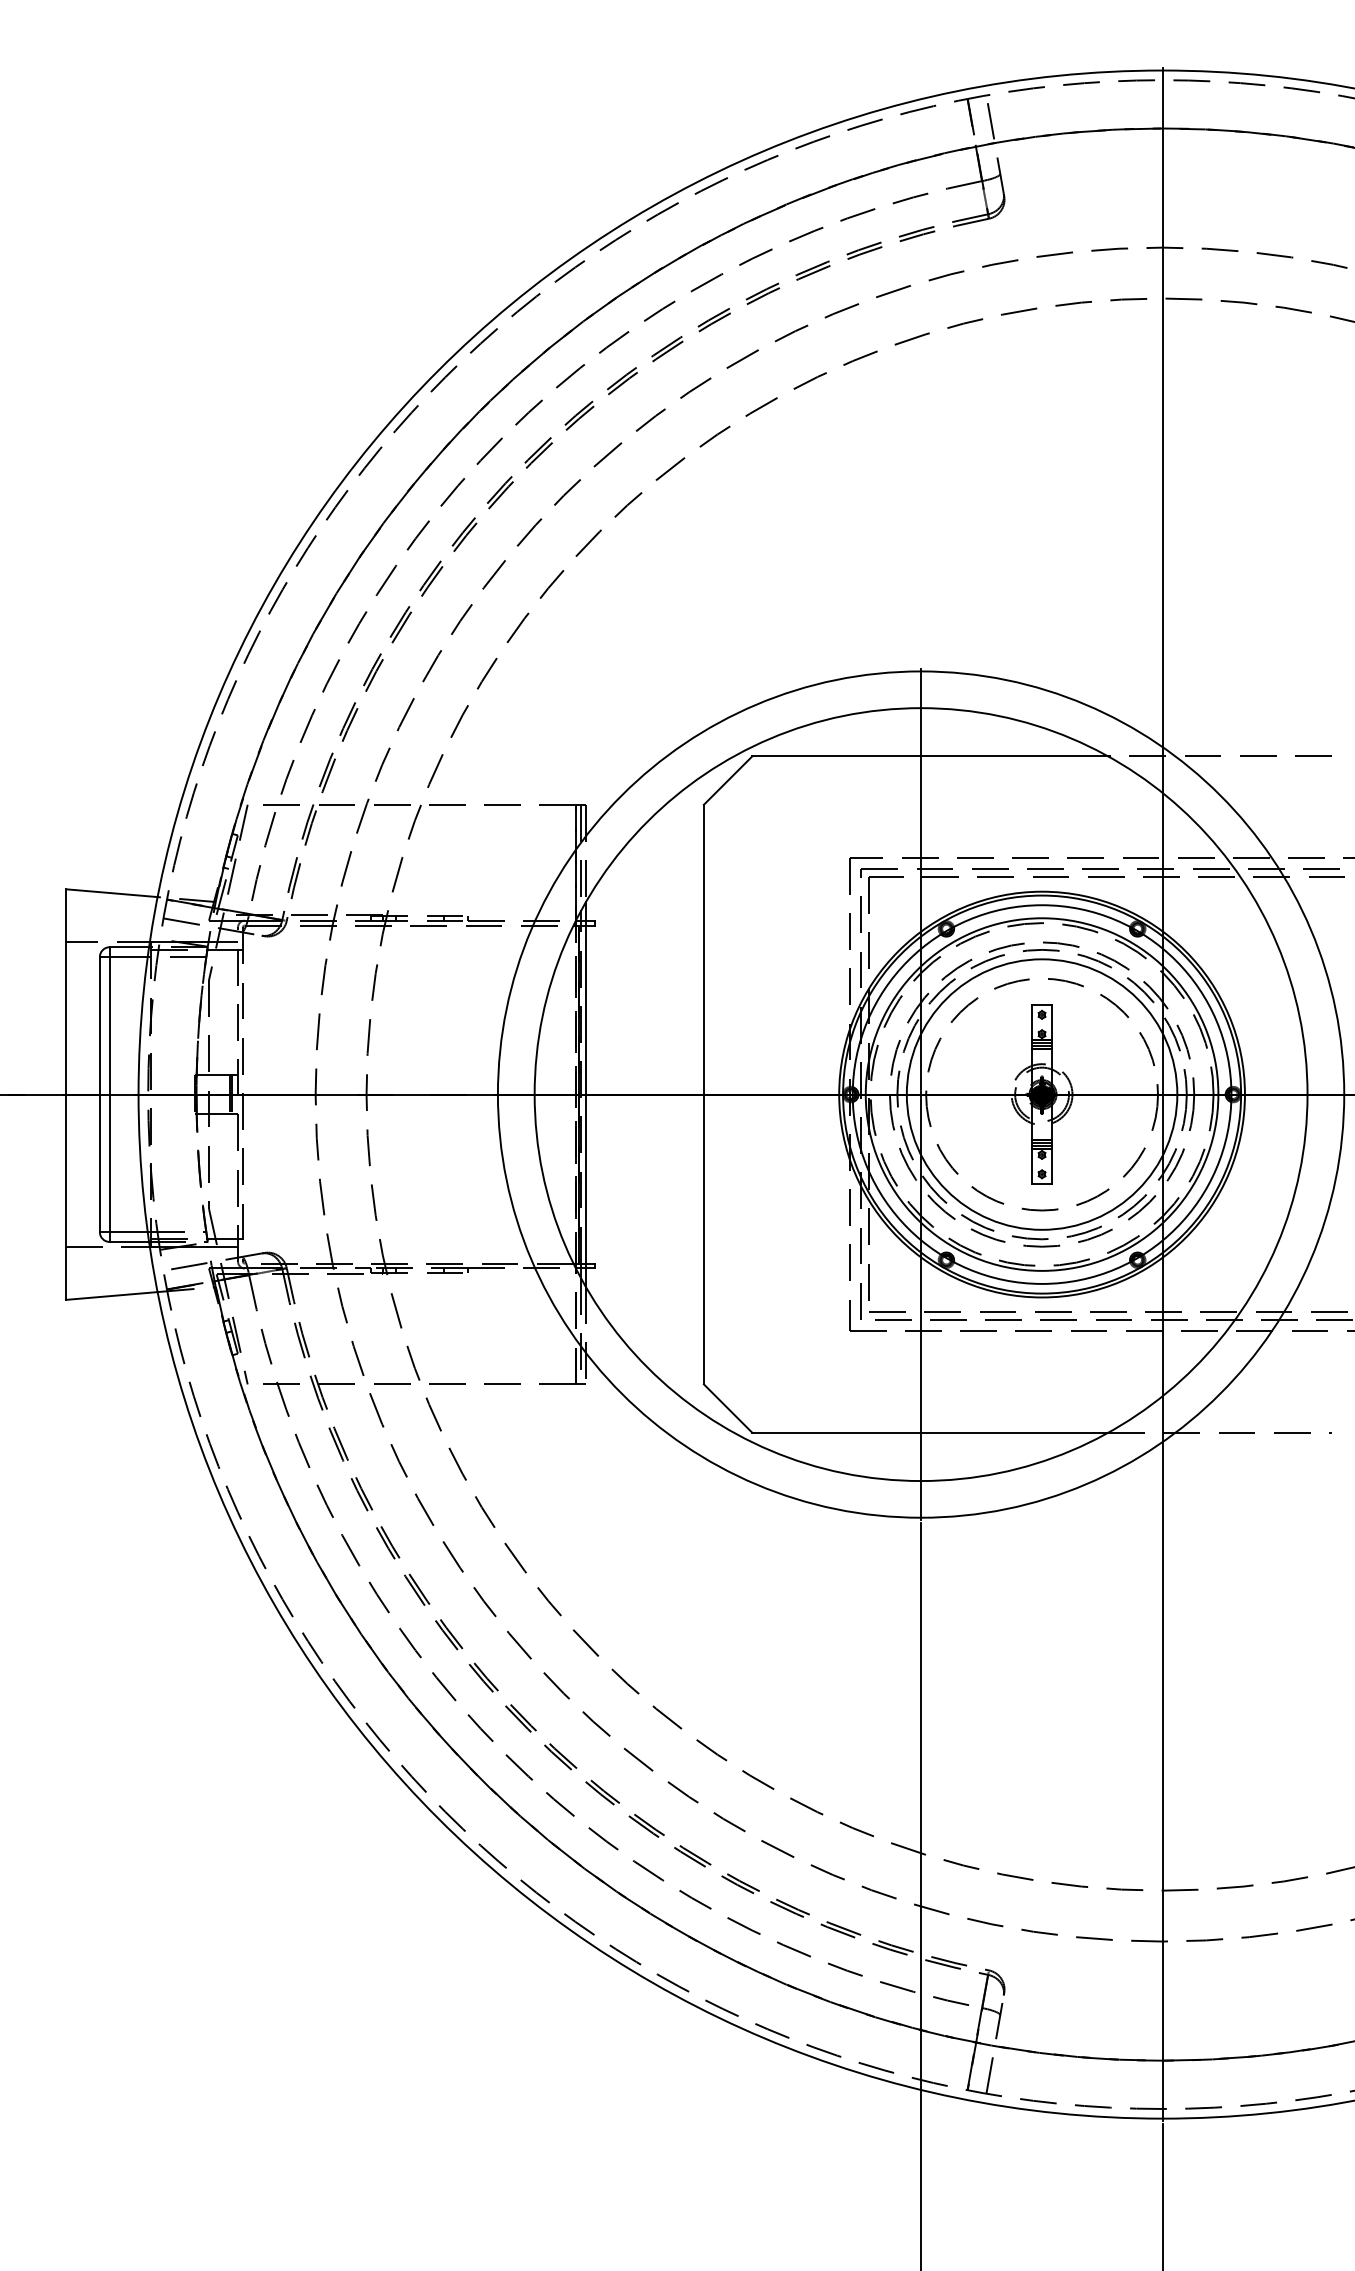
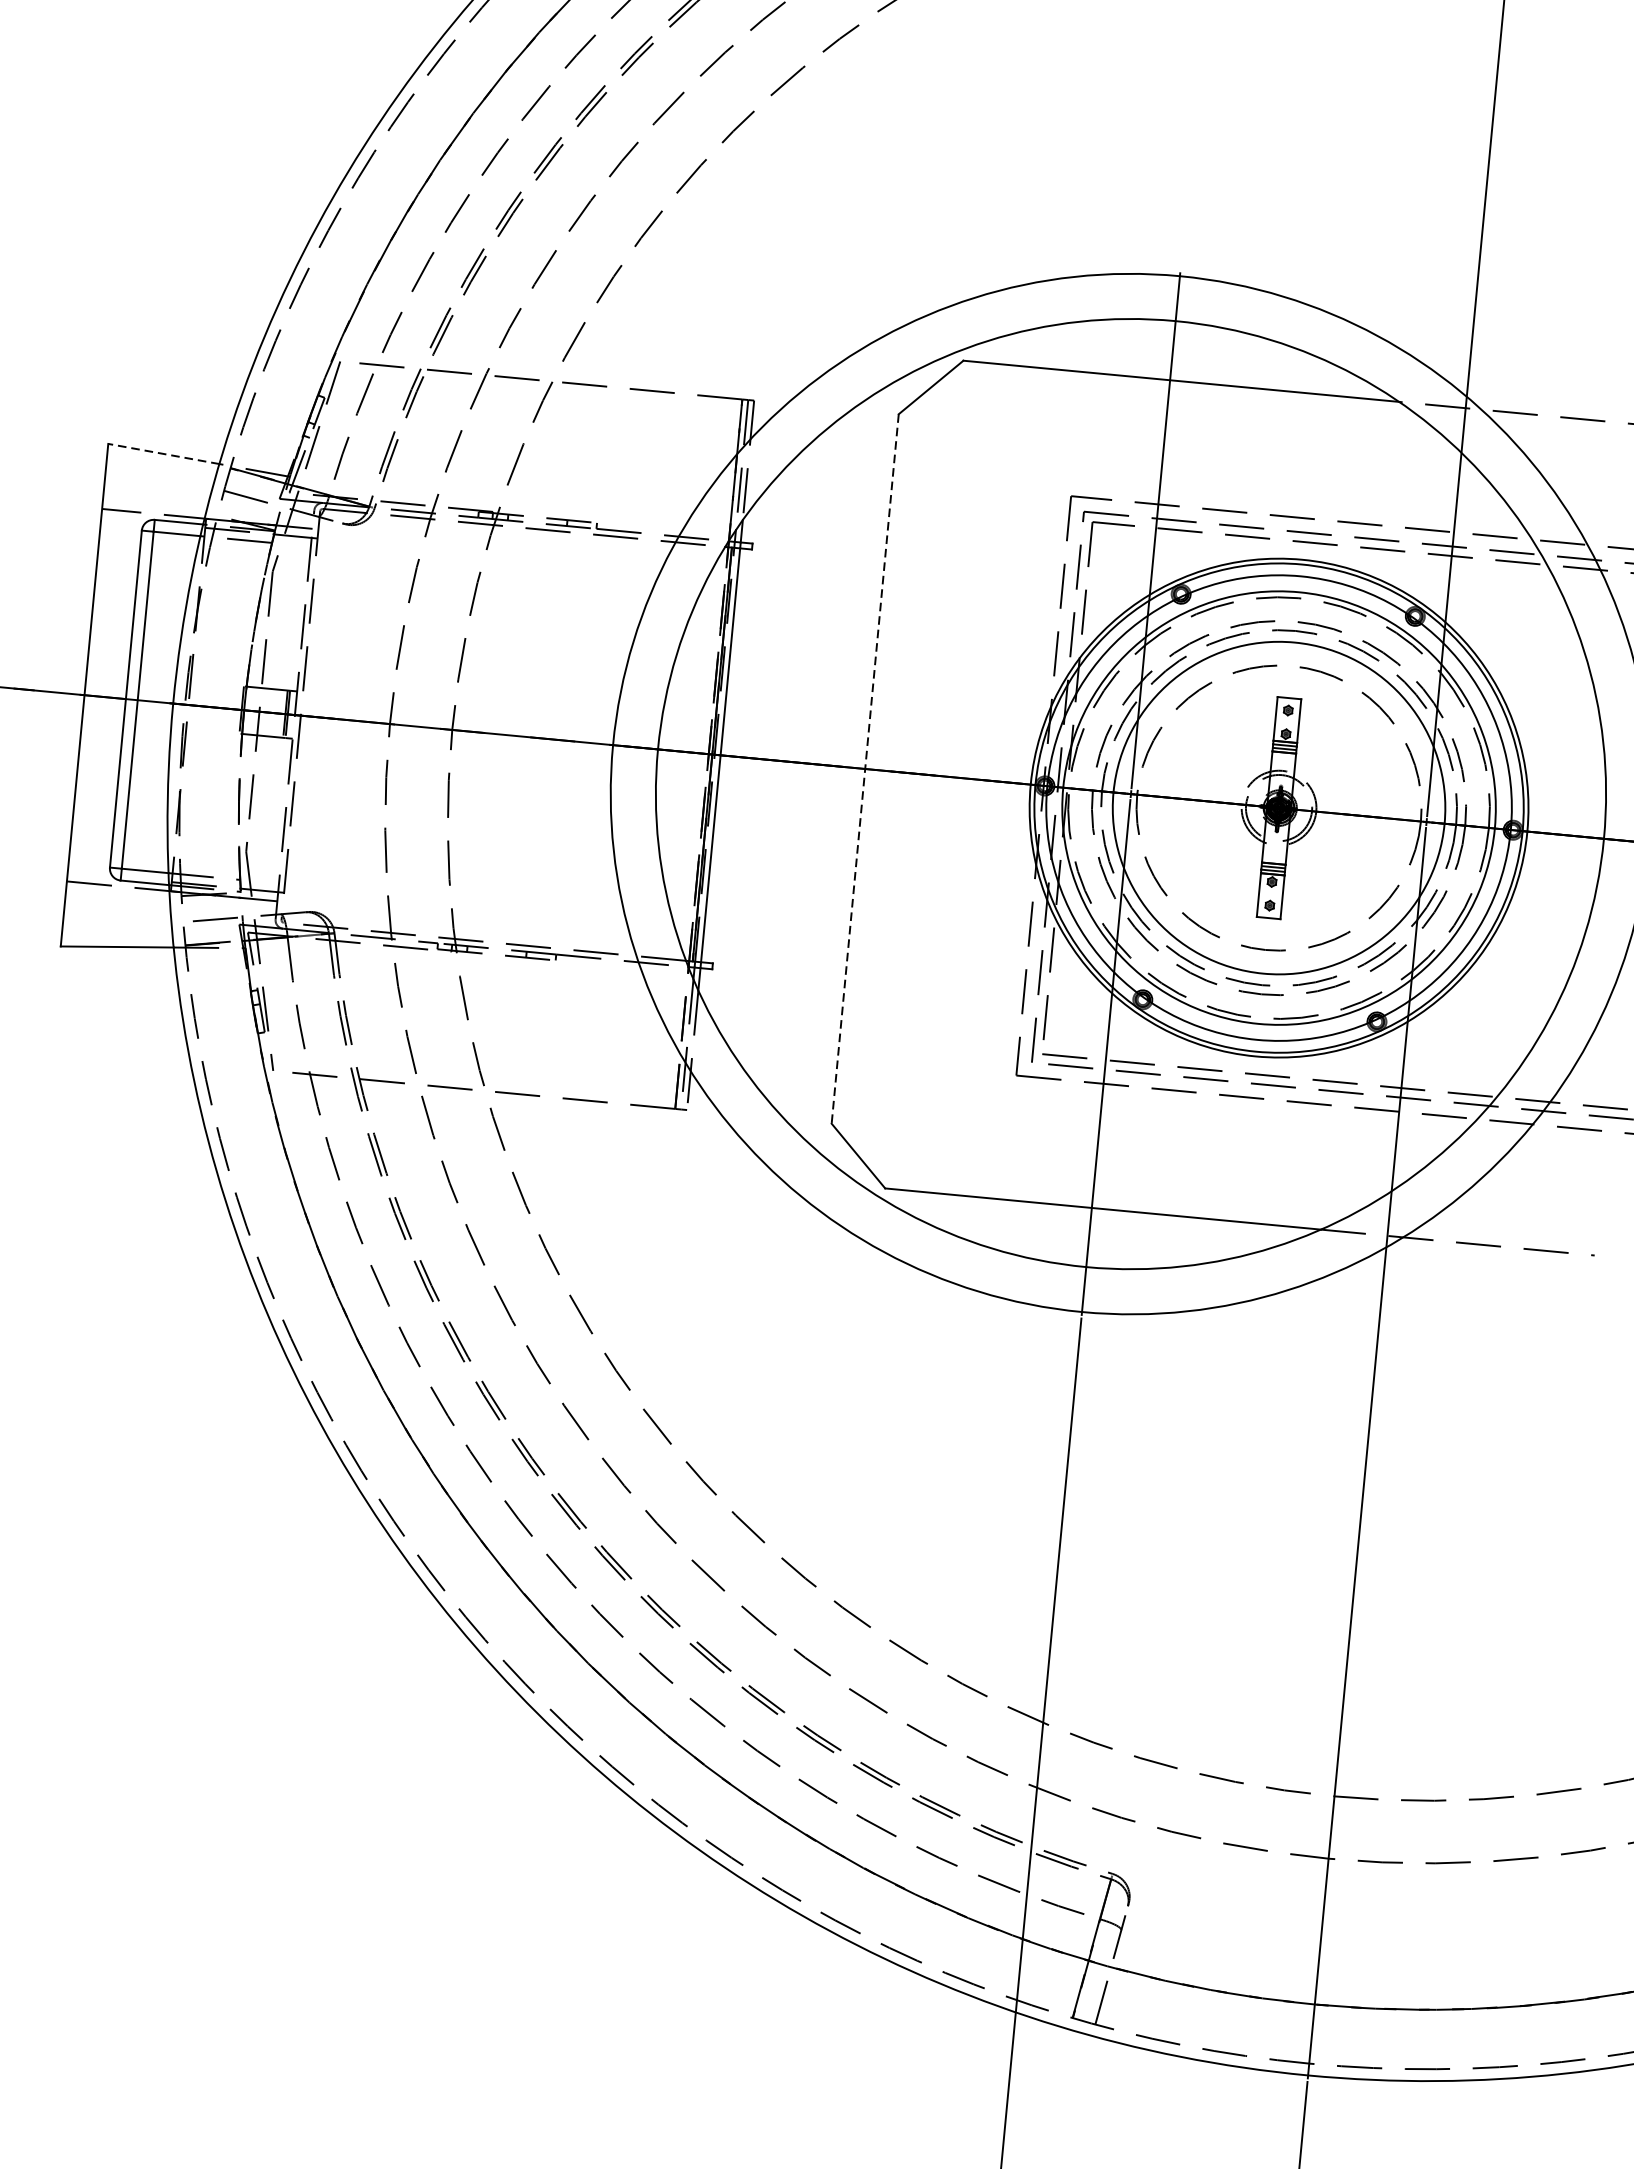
line: (111, 893) -> (163, 454), solid -> dashed
line: (703, 1094) -> (864, 768), solid -> dashed

